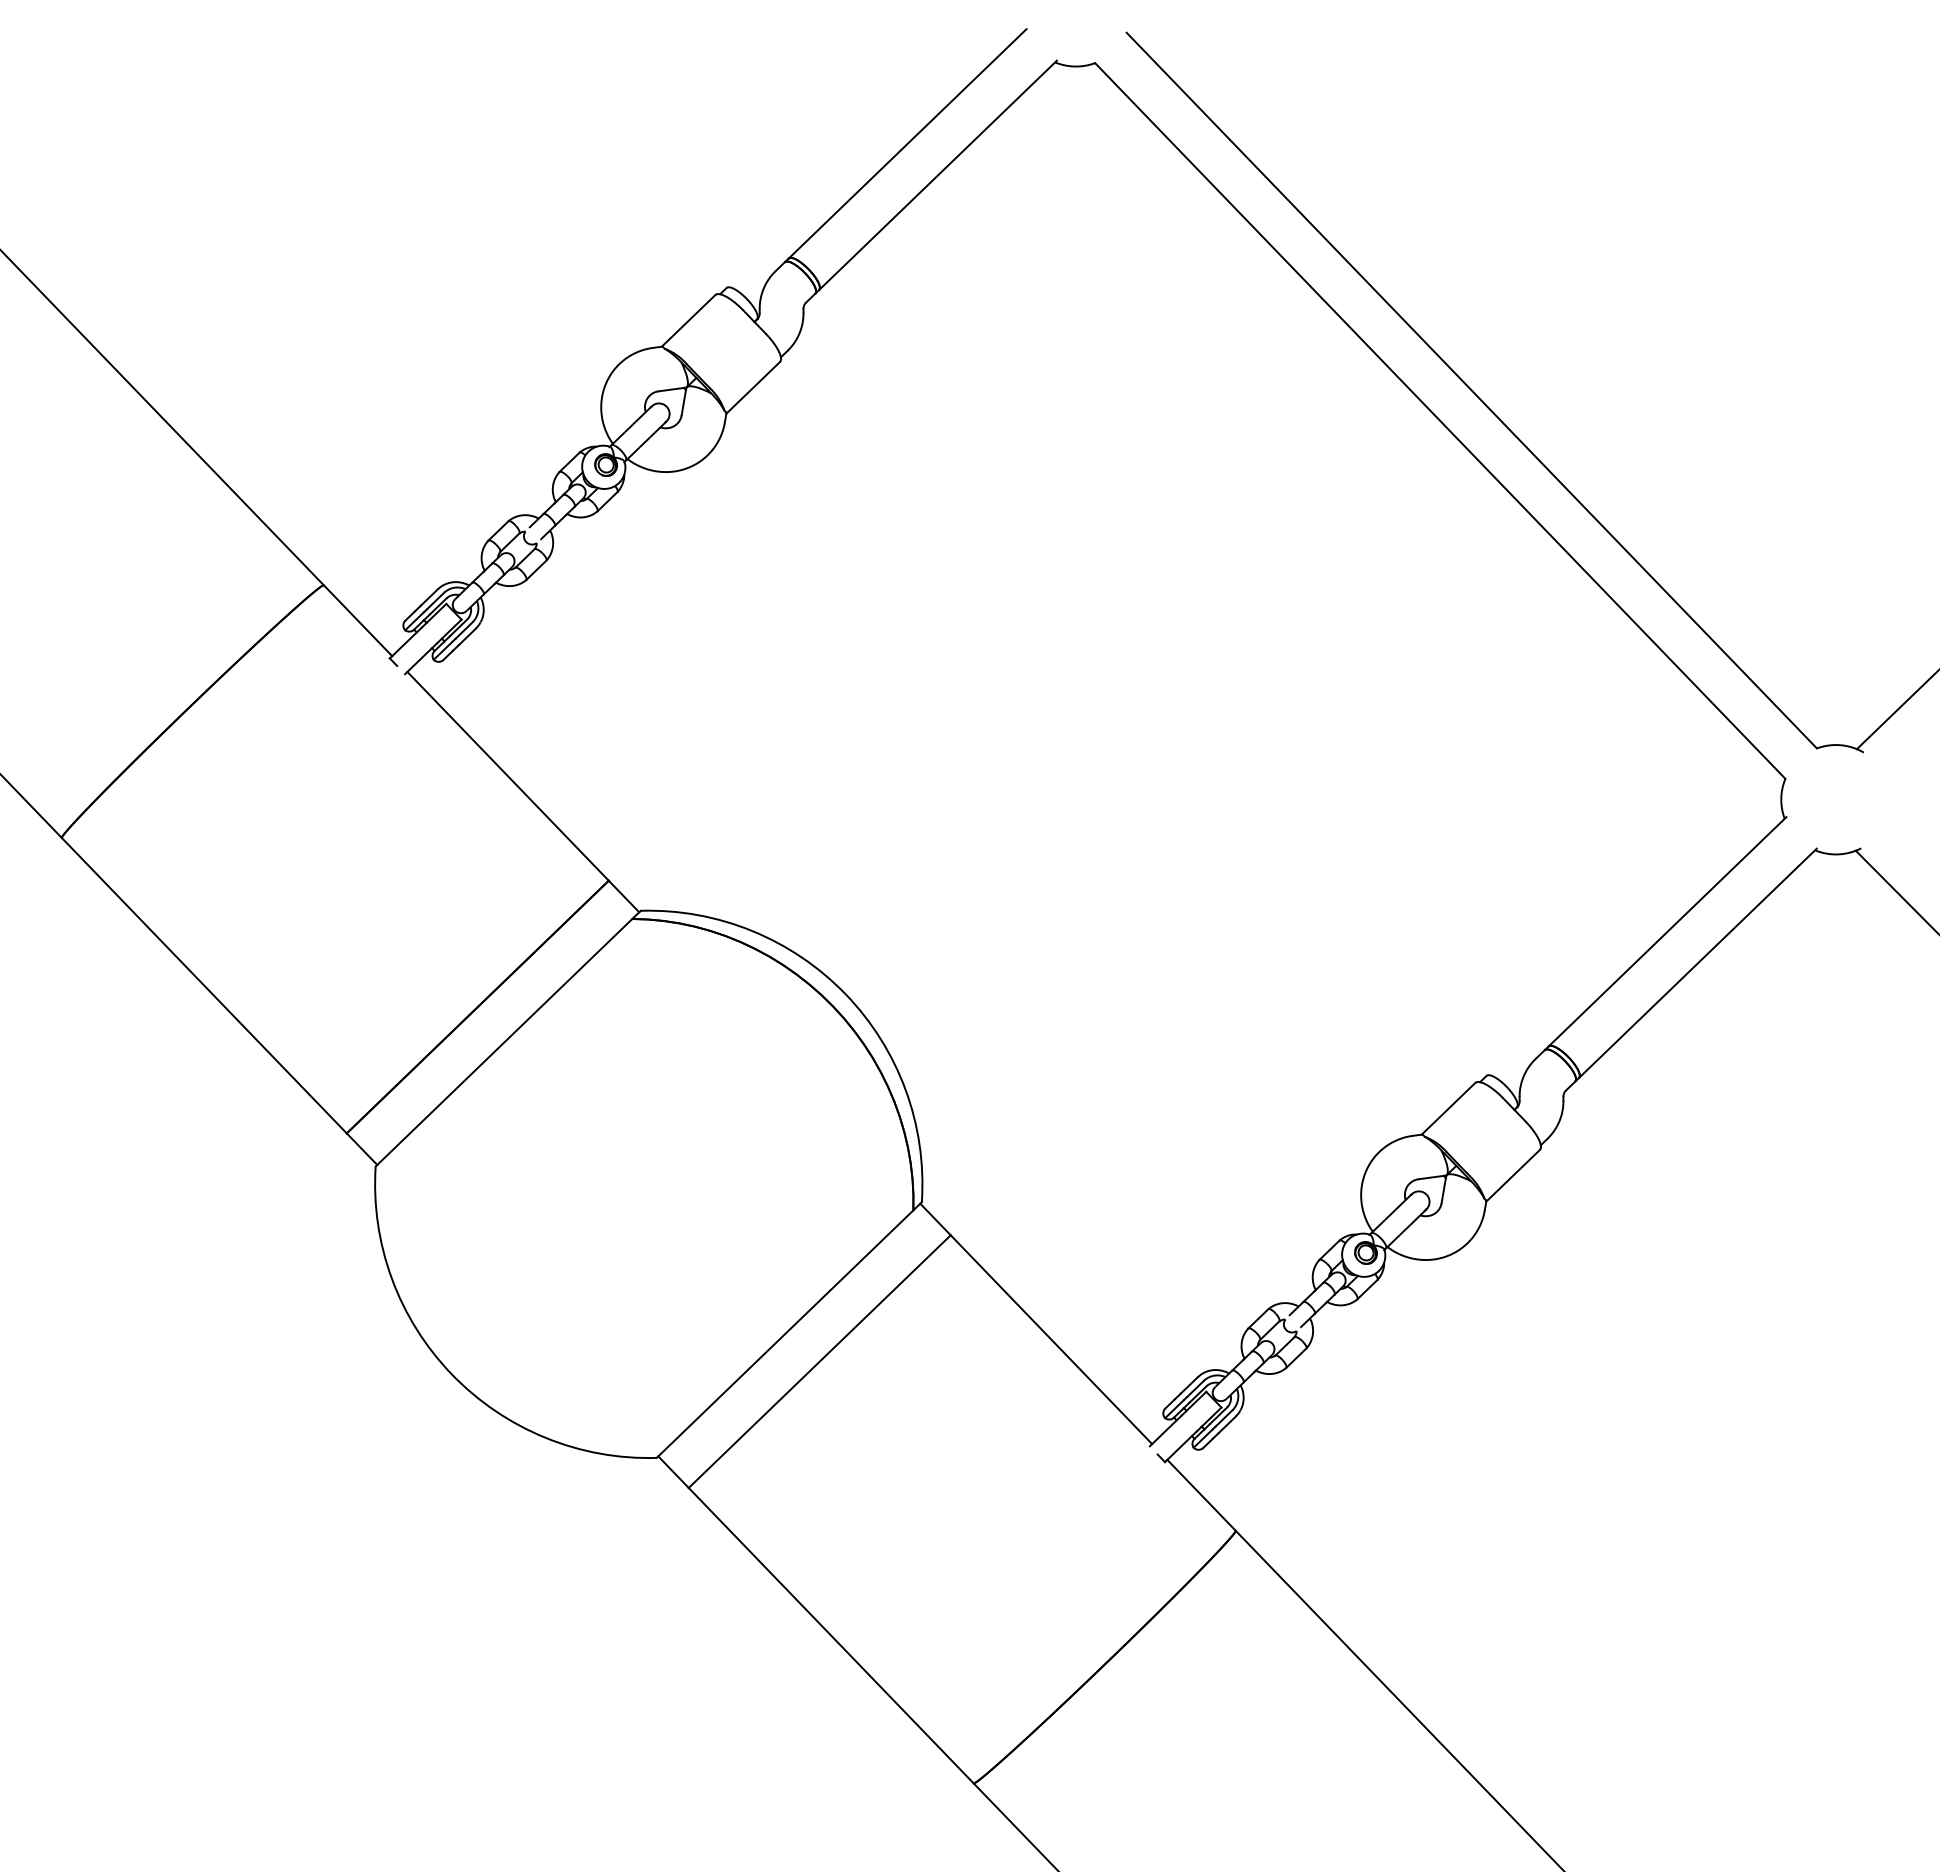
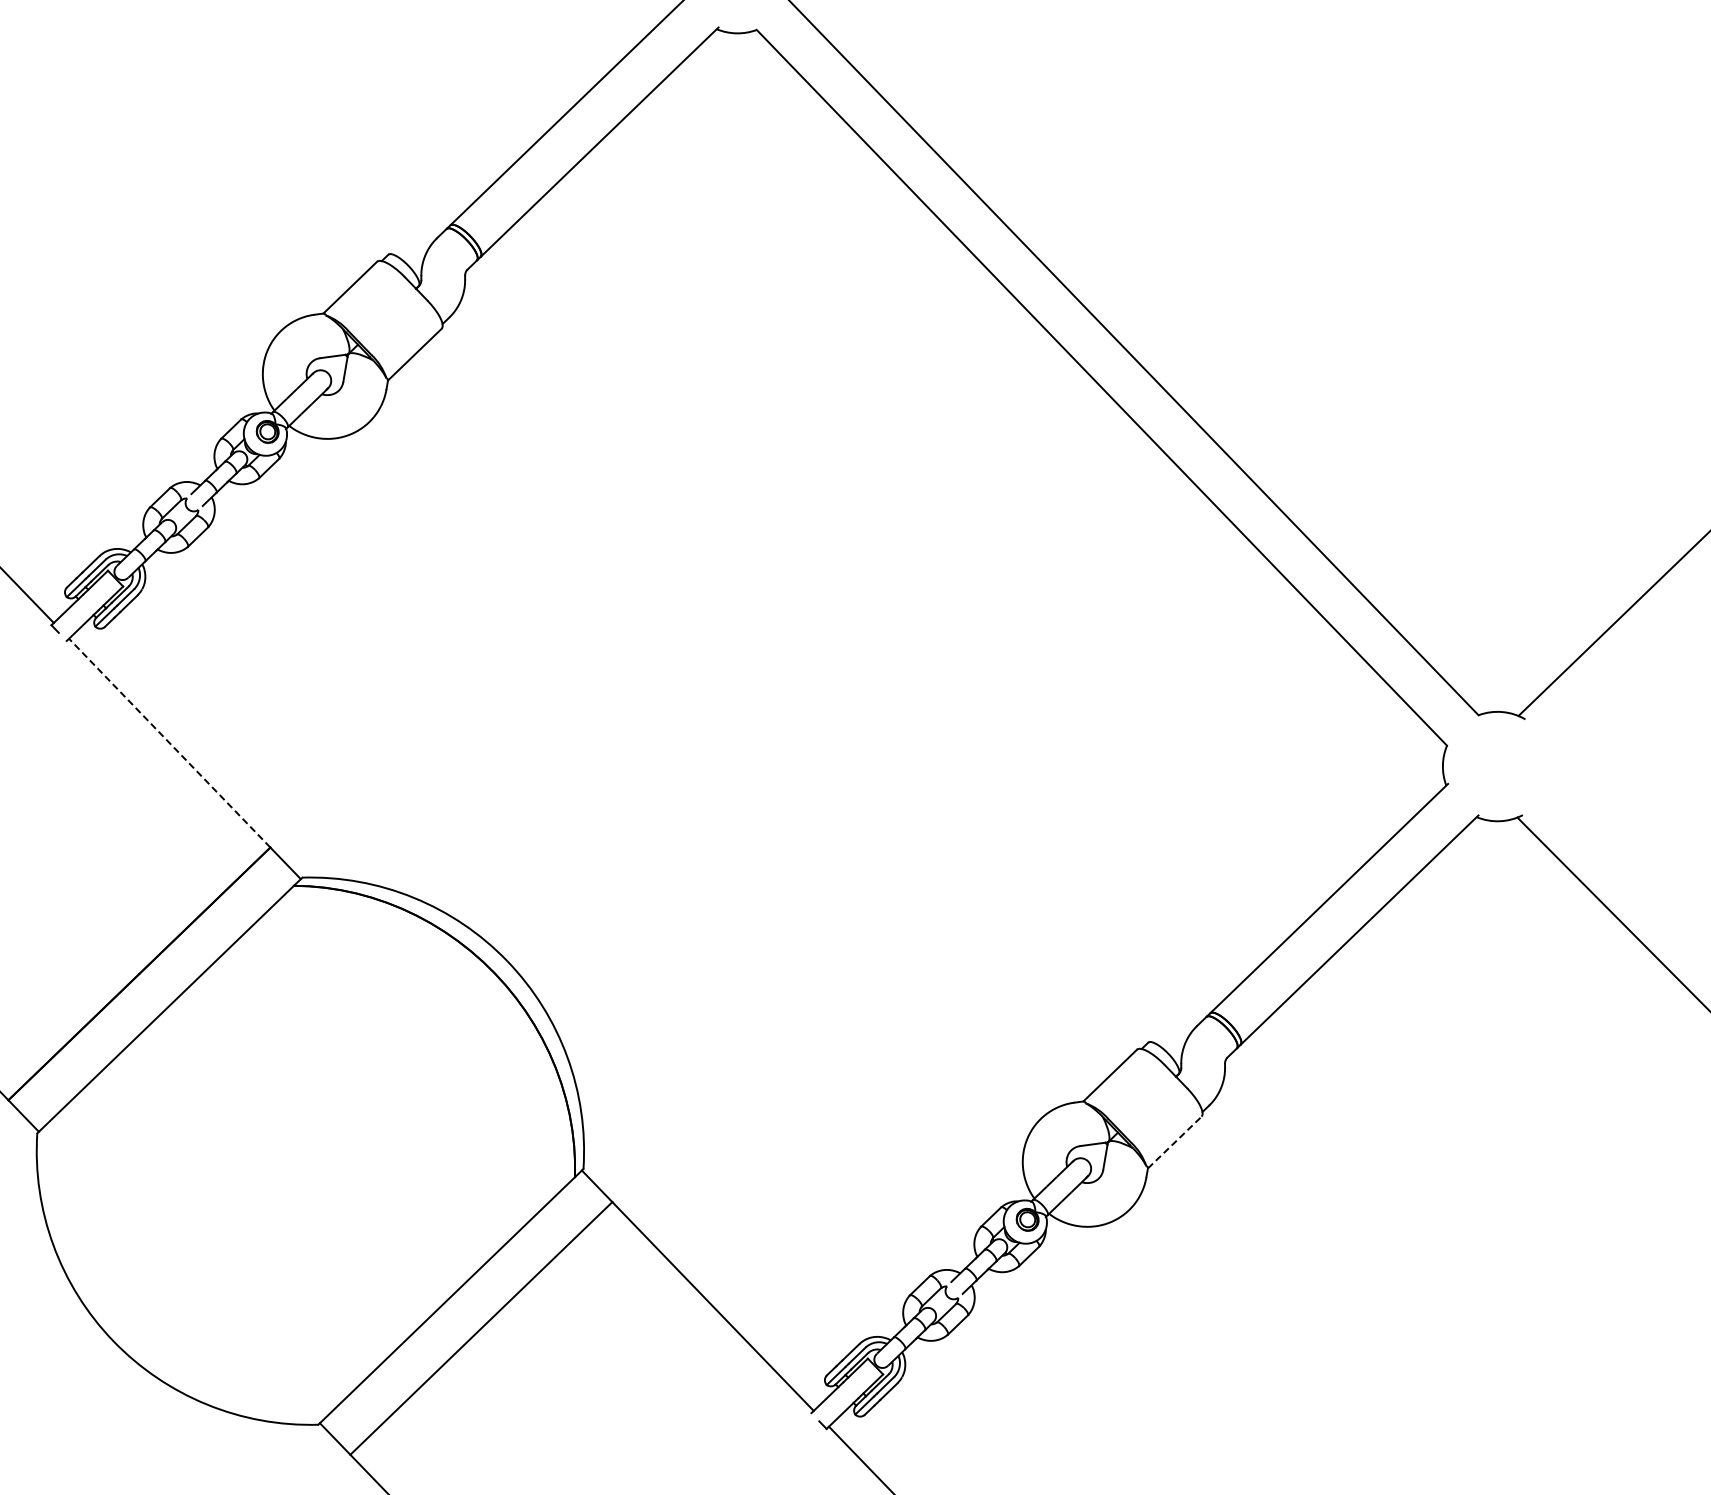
line: (507, 775) -> (169, 742), solid -> dashed
line: (1513, 1175) -> (1175, 1142), solid -> dashed

